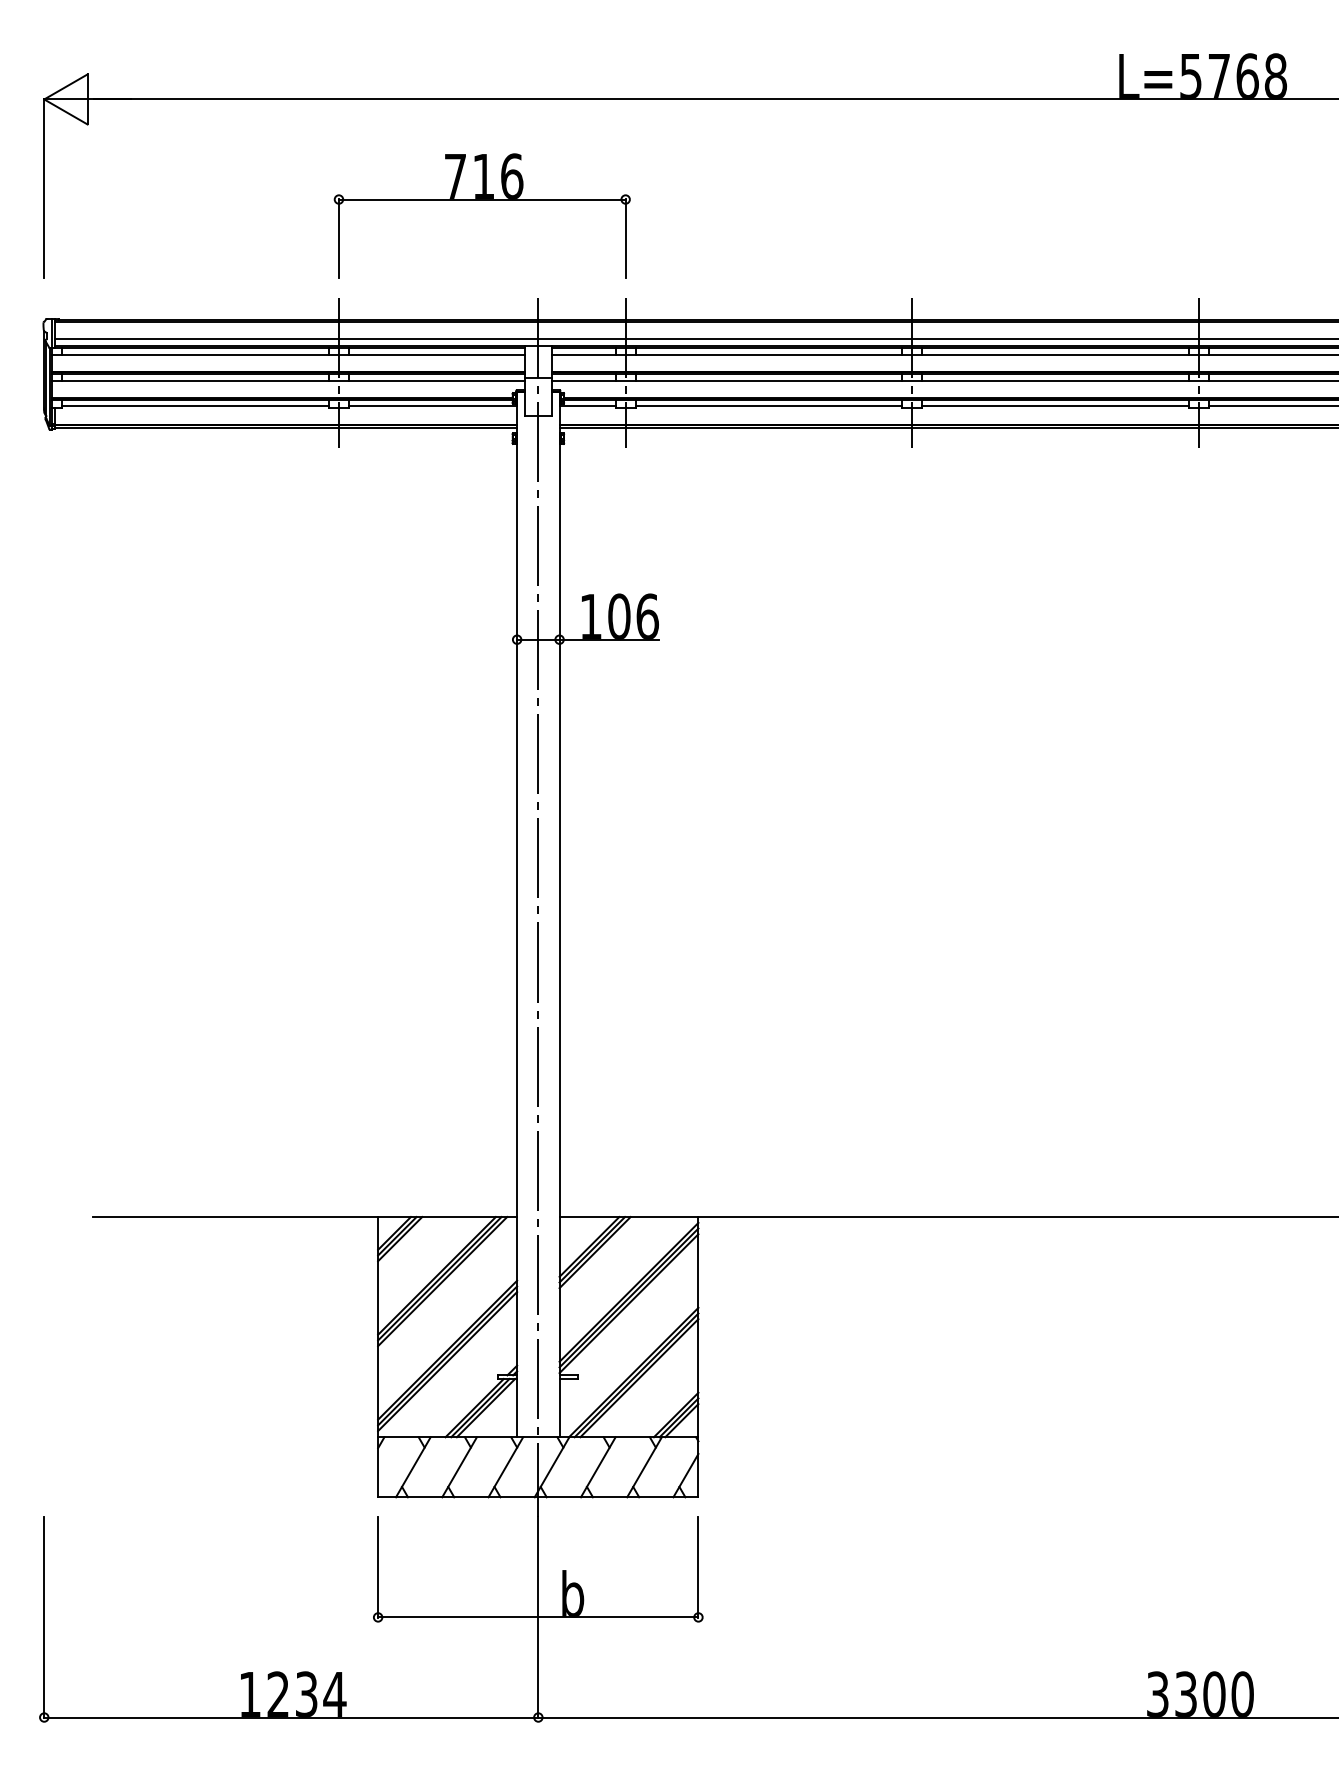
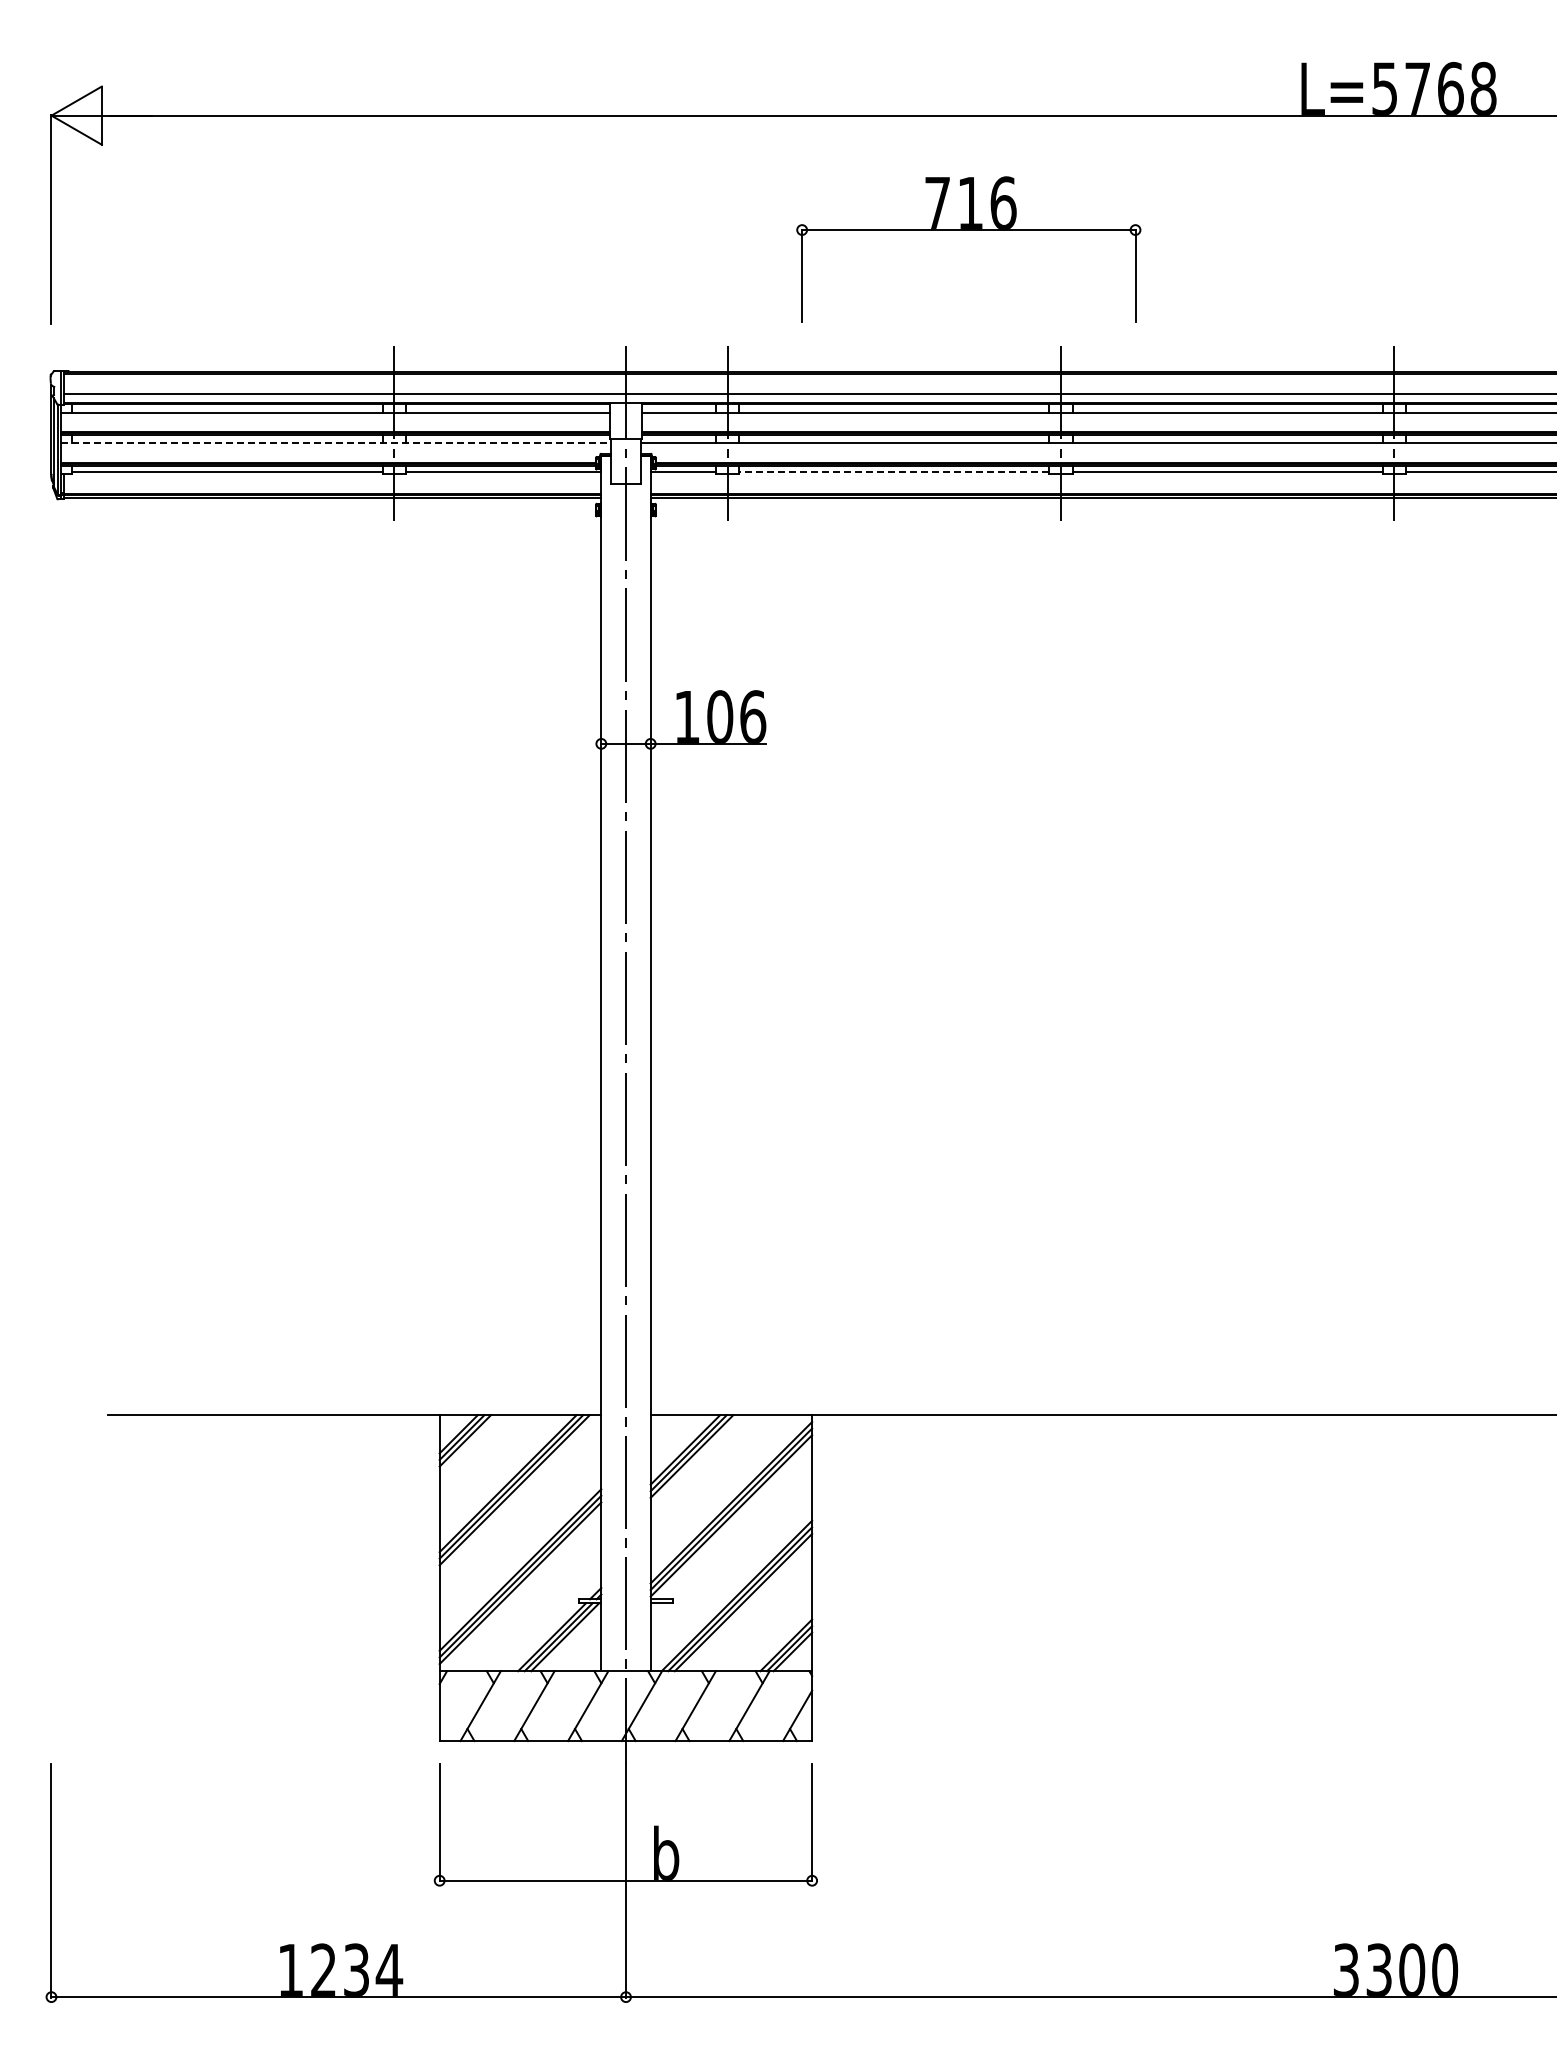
part: (482, 199) -> (968, 230), moved
line: (288, 381) -> (335, 443), solid -> dashed
line: (768, 405) -> (893, 471), solid -> dashed

